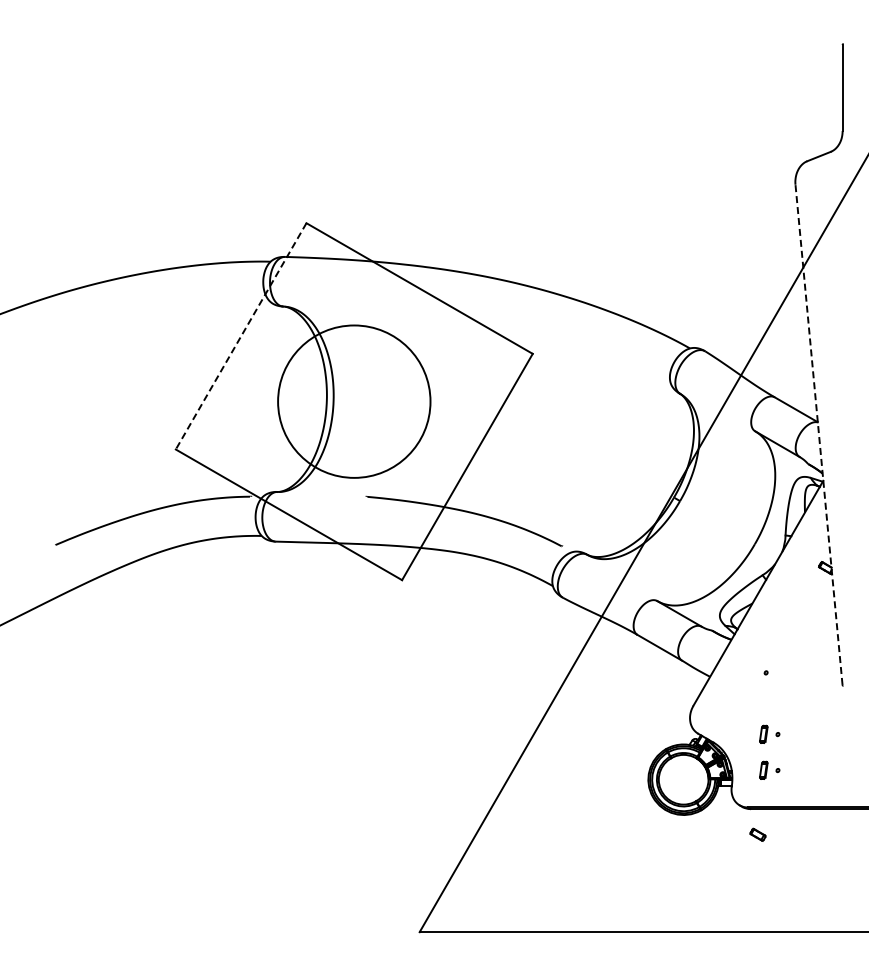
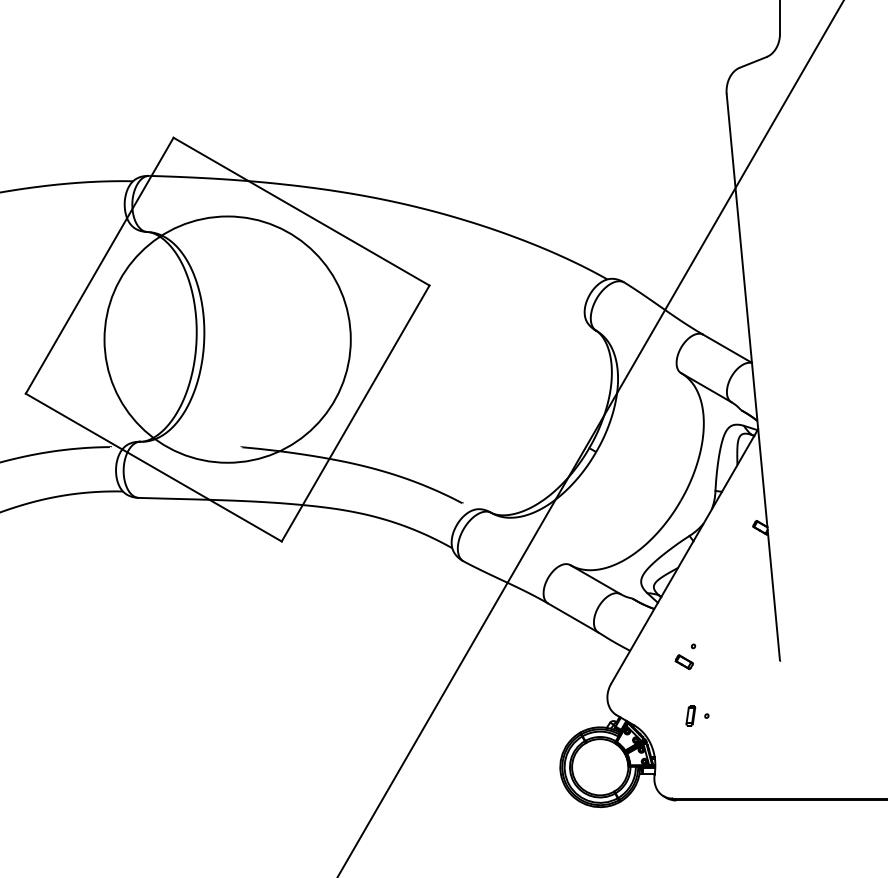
line: (241, 336) -> (100, 265), dashed -> solid
circle: (354, 401) -> (227, 339), size x1.43
line: (818, 434) -> (752, 376), dashed -> solid
part: (769, 769) -> (697, 755), removed
part: (757, 834) -> (683, 661), moved

